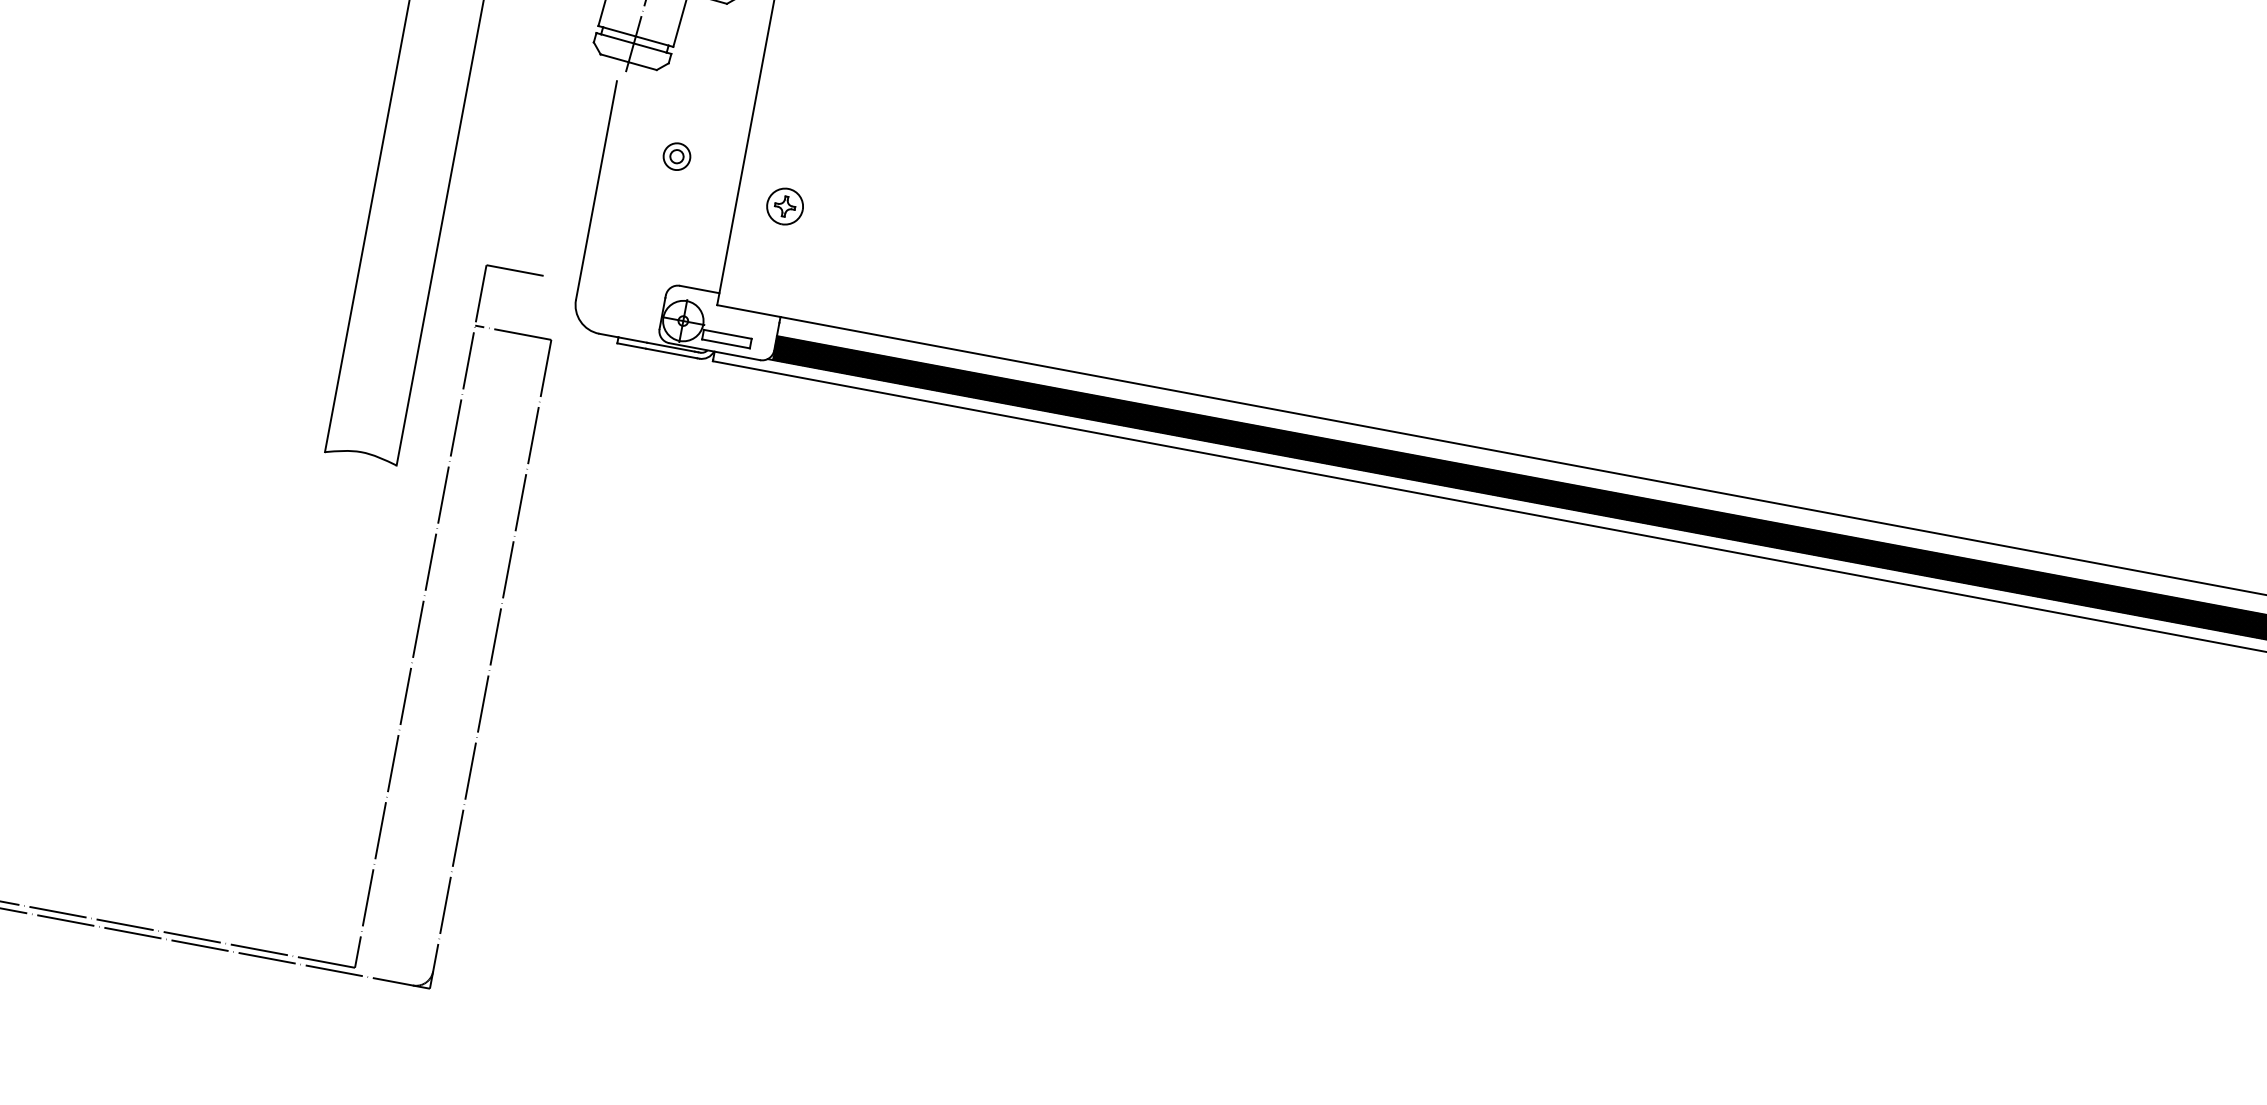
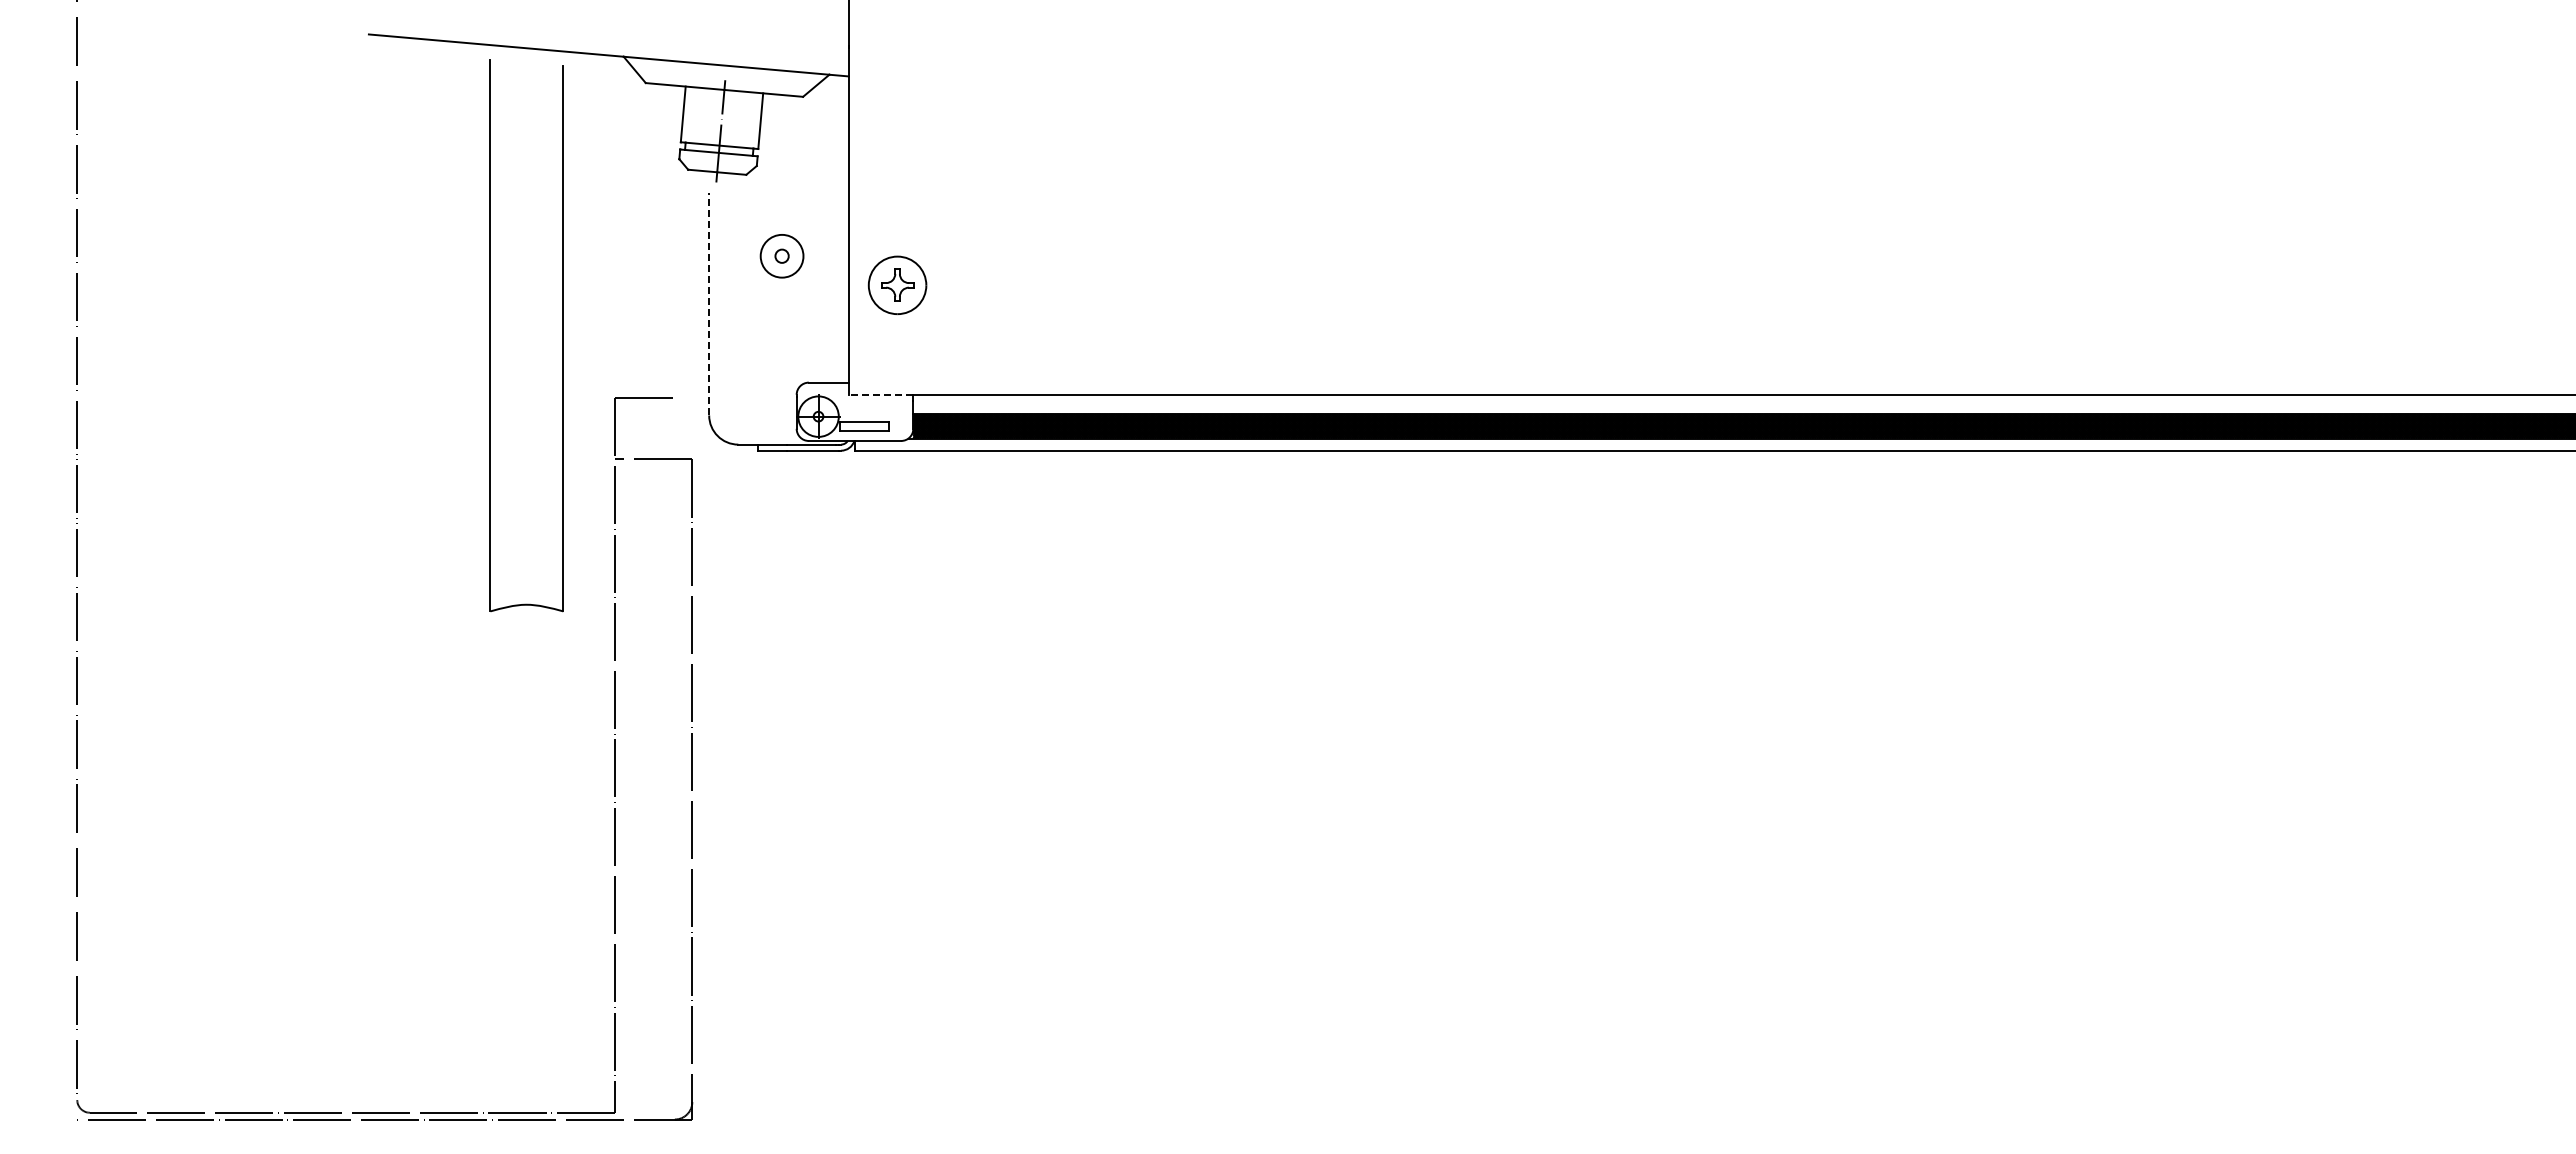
circle: (676, 155) -> (781, 255), size x1.6
line: (596, 189) -> (709, 303), solid -> dashed
part: (785, 206) -> (897, 285), size x1.6
line: (748, 310) -> (880, 394), solid -> dashed

